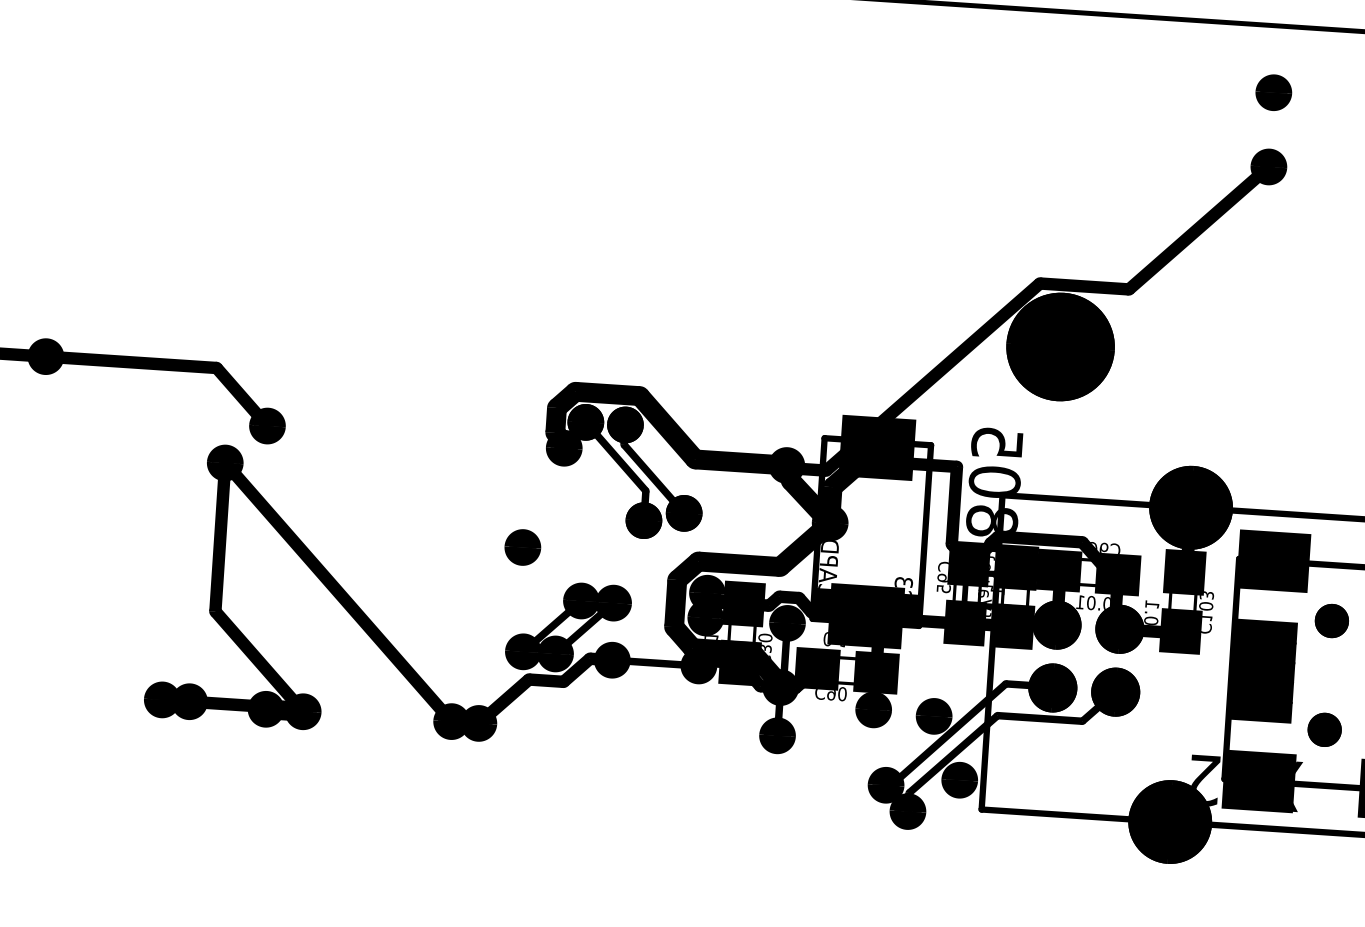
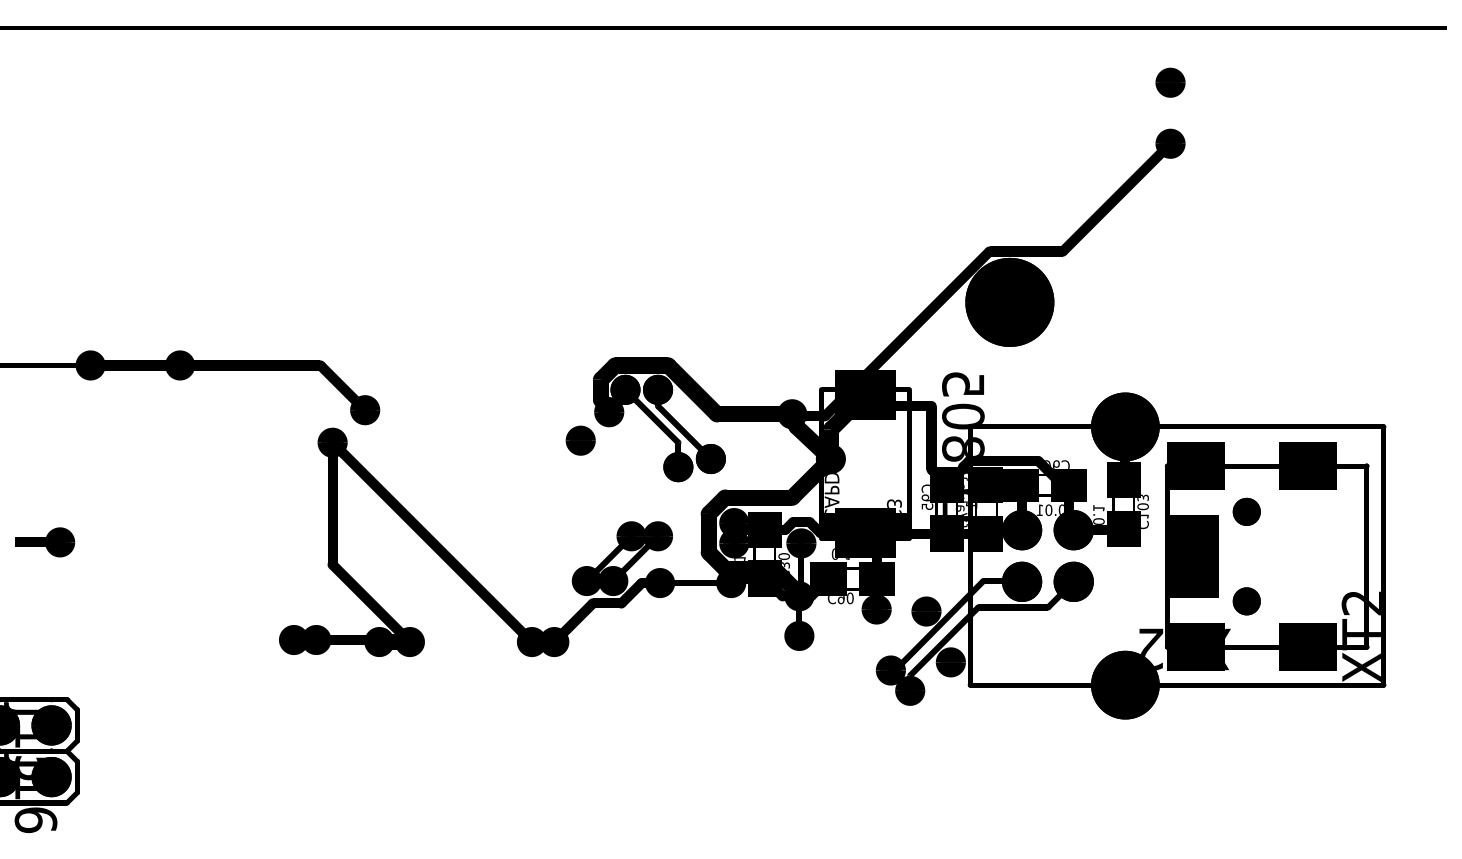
part: (522, 547) -> (580, 440), moved

